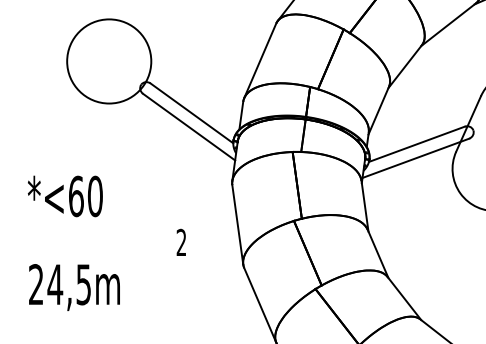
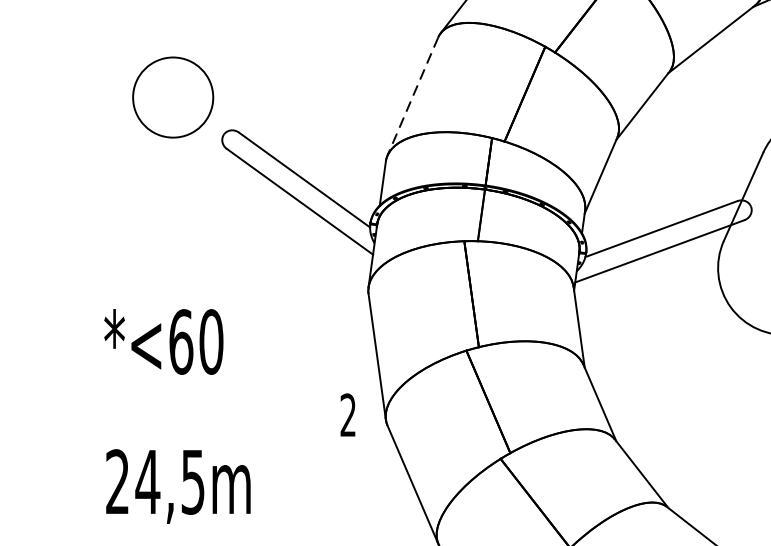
line: (260, 60) -> (413, 96), solid -> dashed
circle: (109, 61) -> (173, 97), size x0.6
text: (106, 242) -> (229, 415), moved

